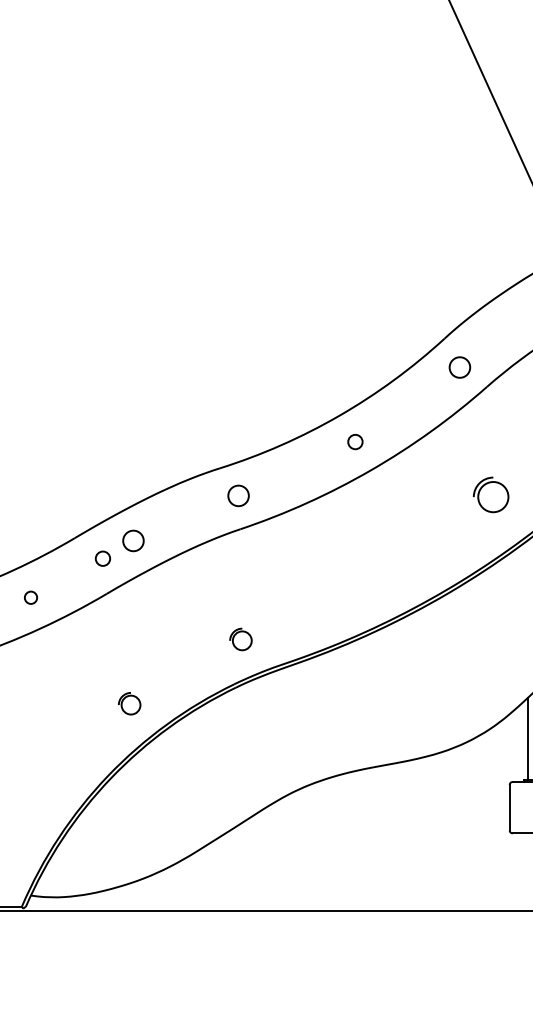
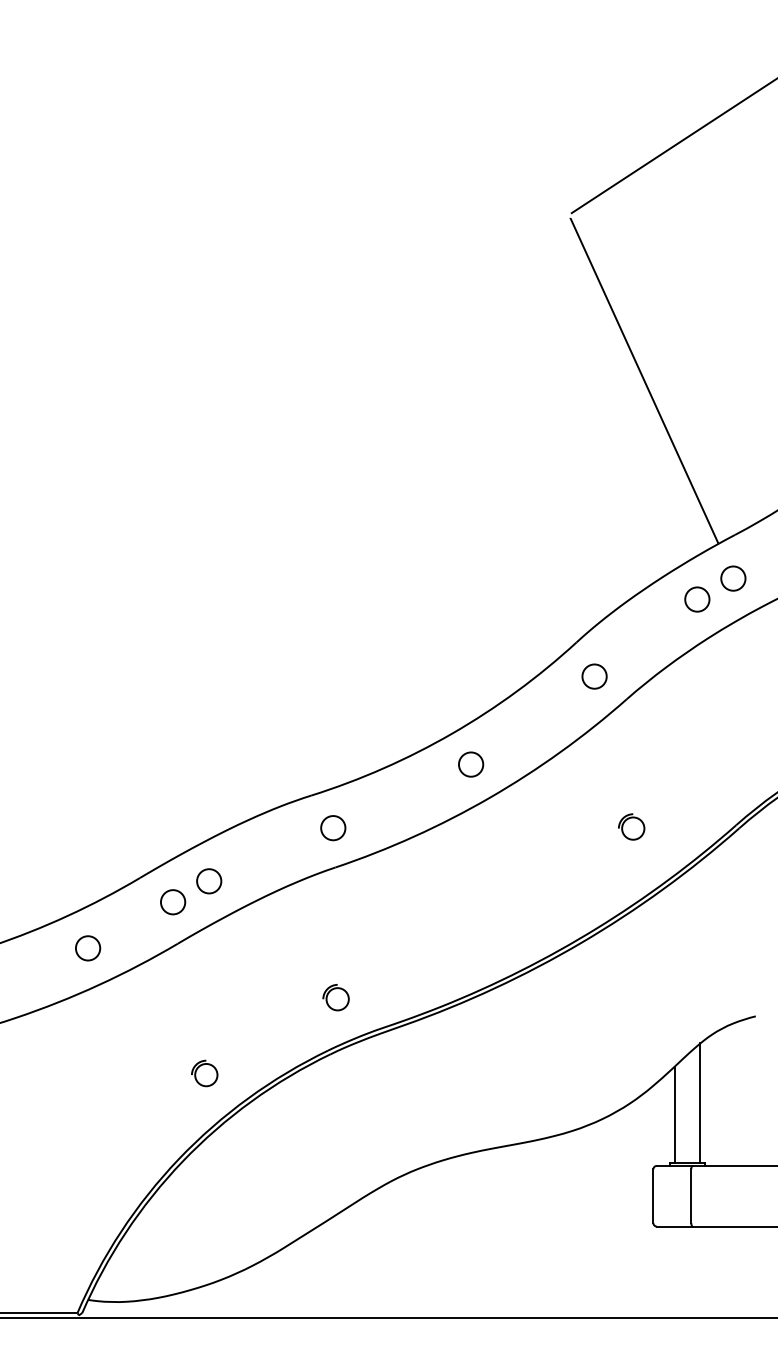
circle: (355, 441) -> (471, 764), size x1.43
part: (491, 494) -> (631, 826), size x0.62
circle: (103, 558) -> (173, 902), size x1.43
circle: (31, 597) -> (88, 948), size x1.67

